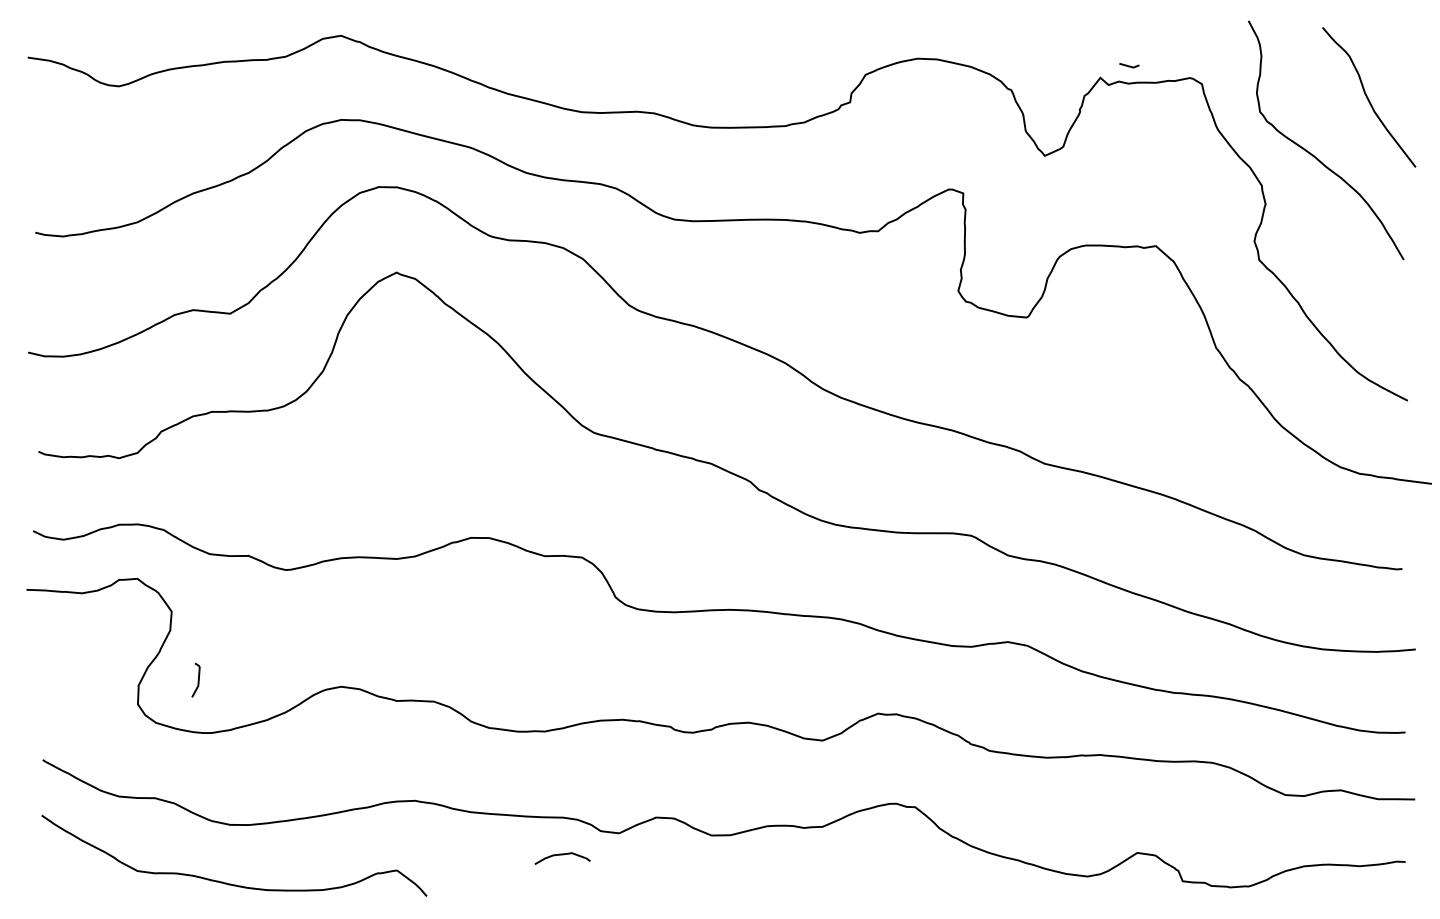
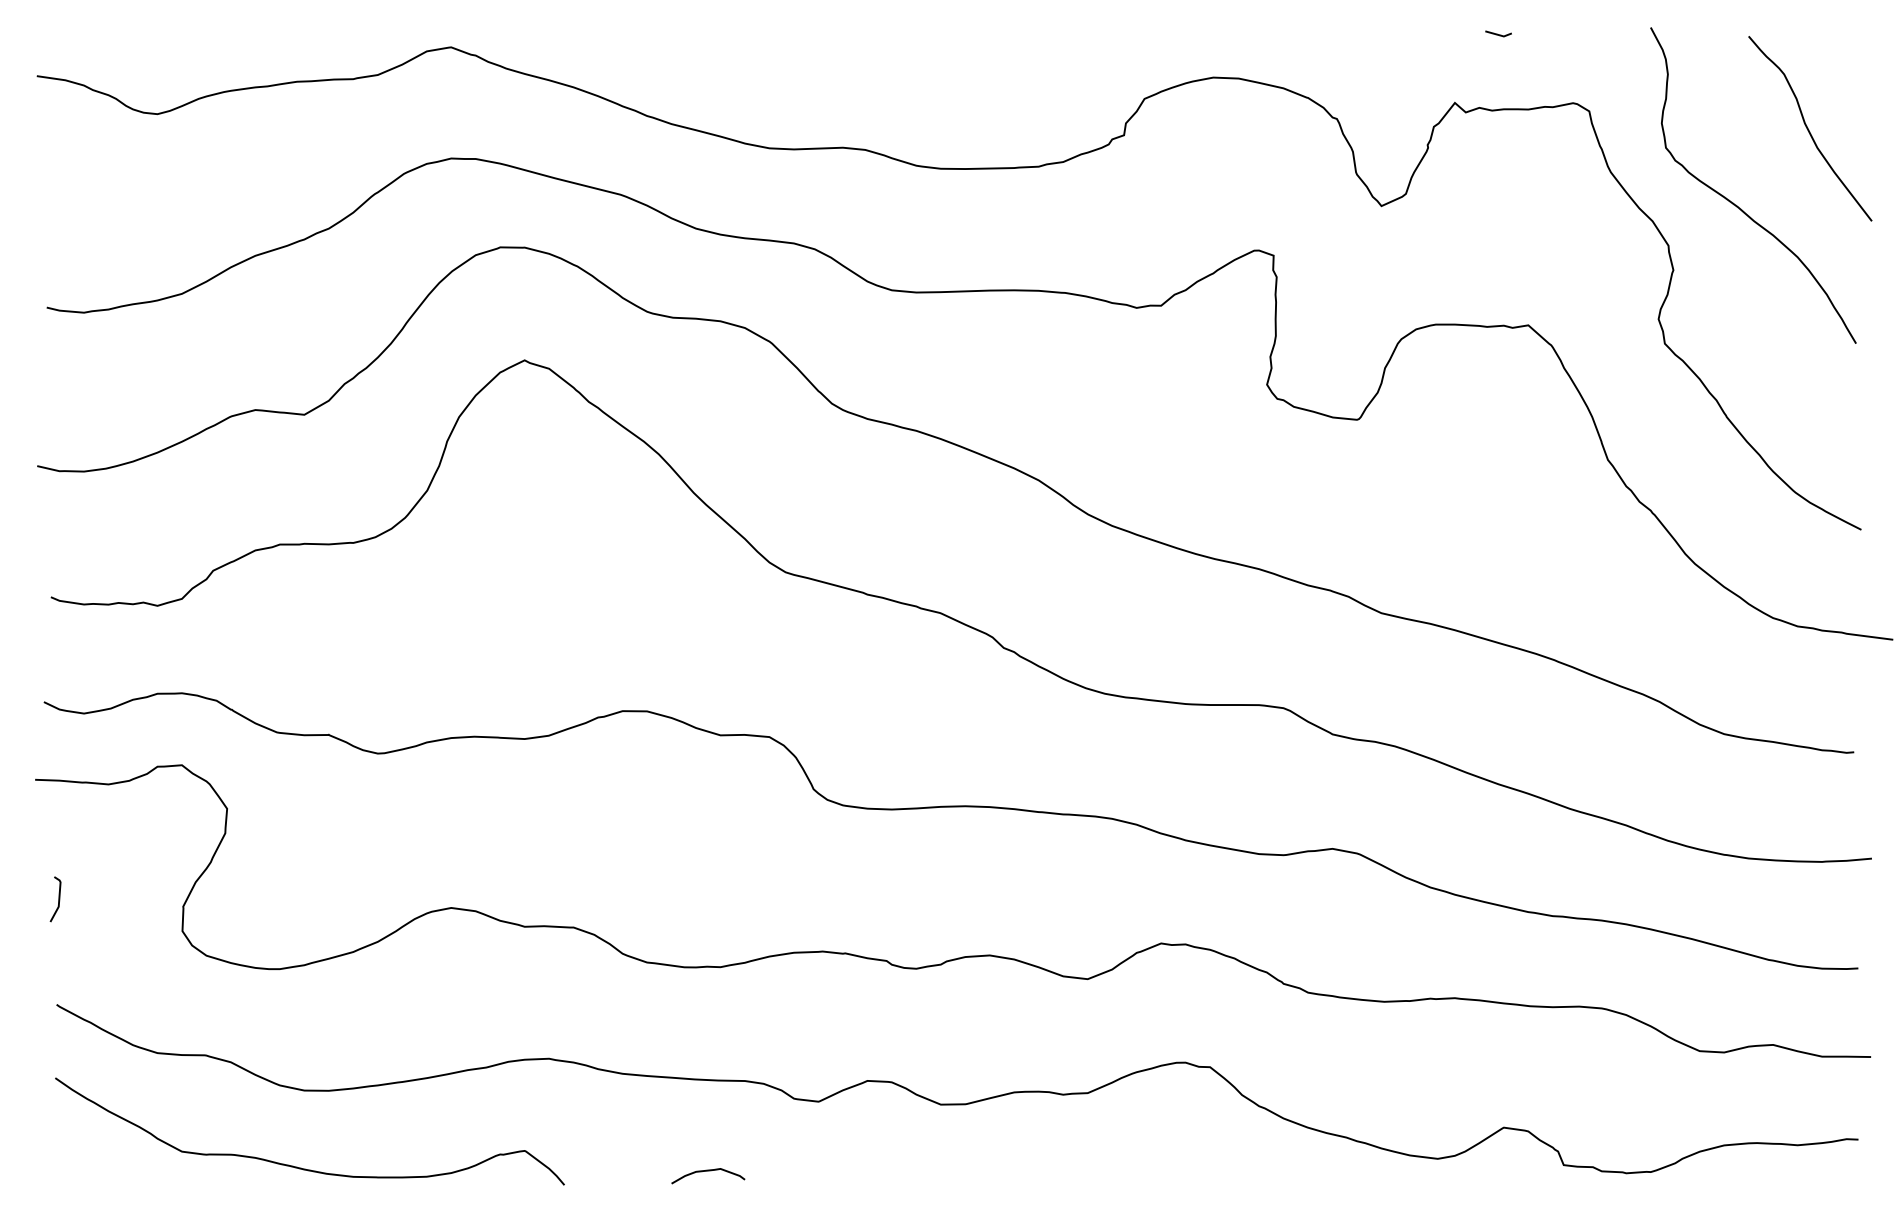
line: (1129, 65) -> (1498, 33), moved
line: (197, 680) -> (57, 899), moved
curve: (562, 855) -> (708, 1172), moved

